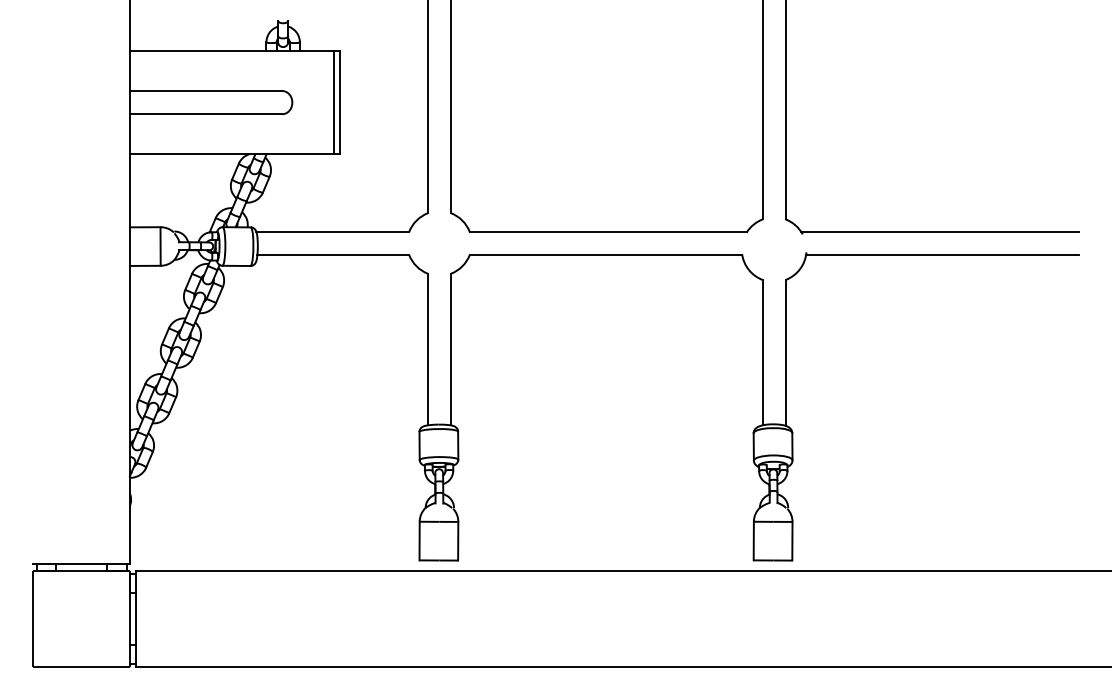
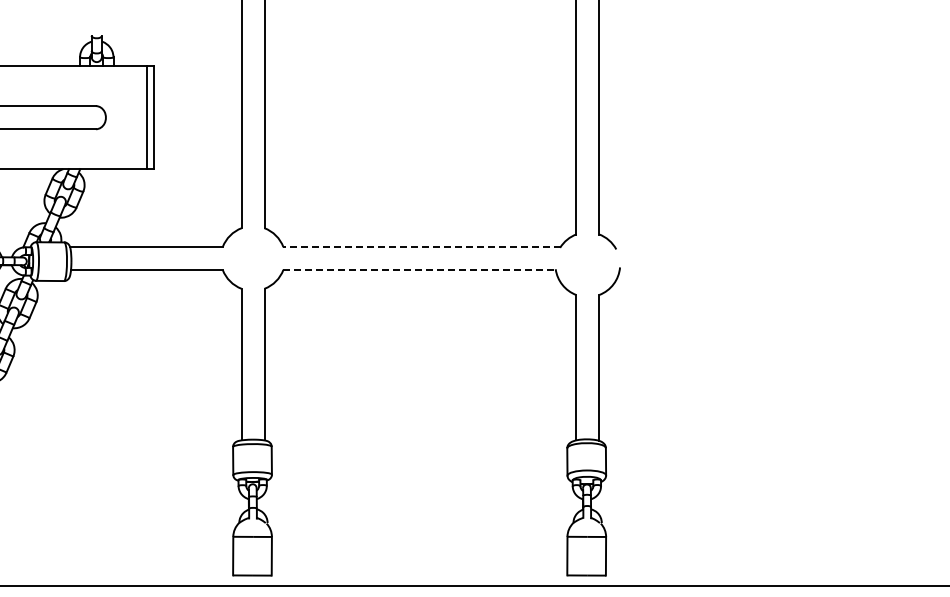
line: (608, 231) -> (422, 246), solid -> dashed
line: (939, 231) -> (753, 246), removed
line: (606, 255) -> (420, 270), solid -> dashed
line: (942, 255) -> (756, 270), removed

